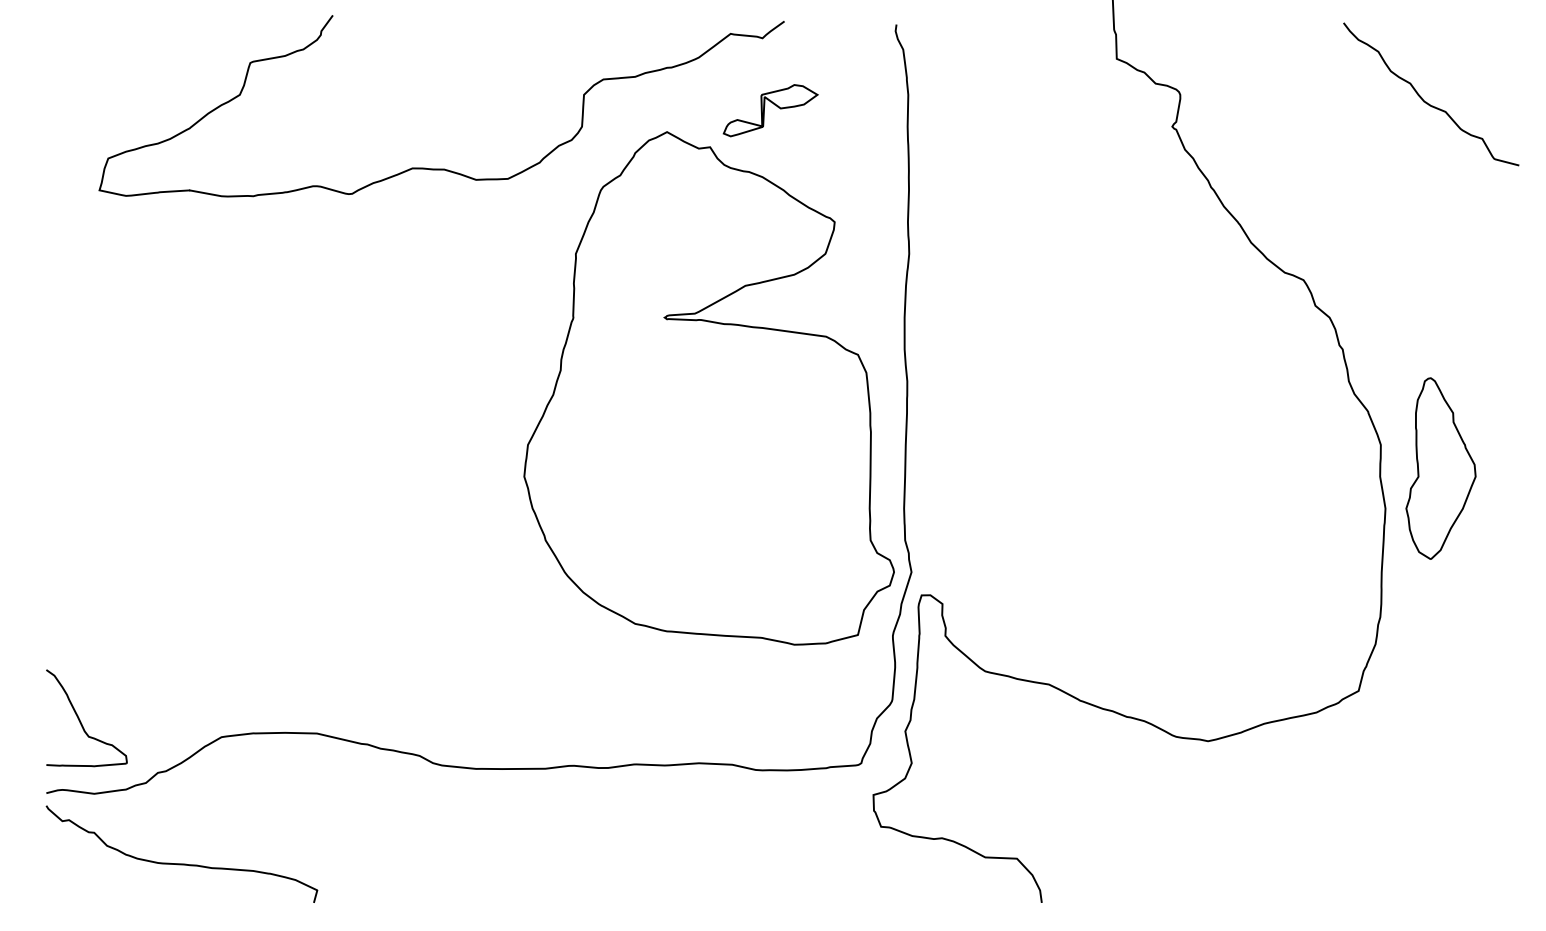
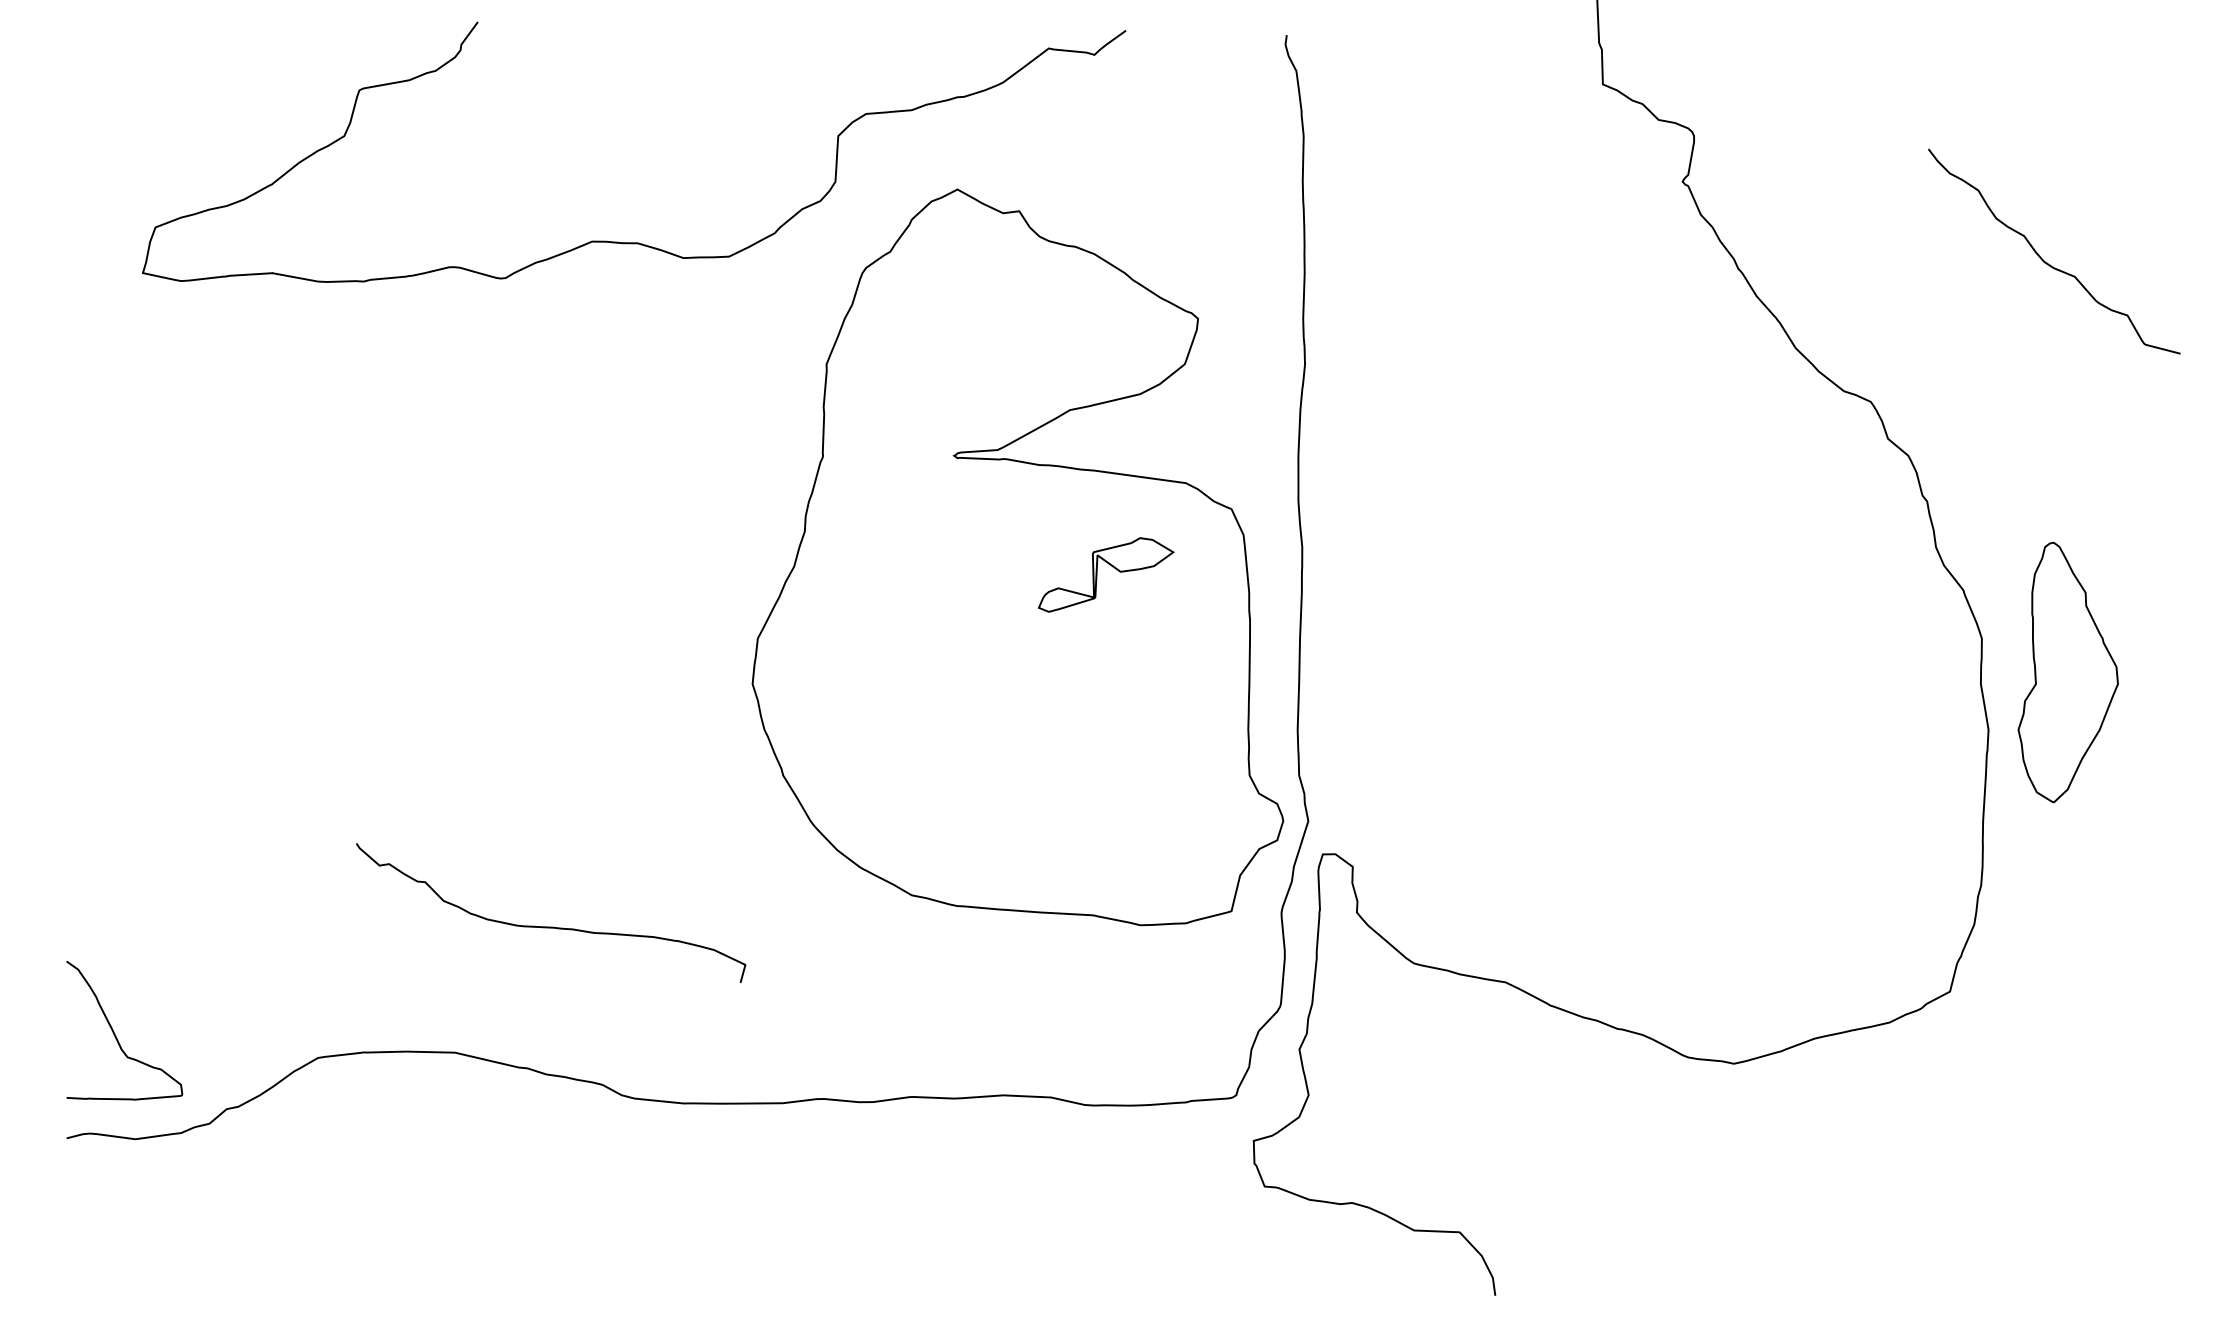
curve: (1426, 101) -> (2047, 261), moved
part: (770, 110) -> (1105, 574), moved
curve: (181, 863) -> (550, 926), moved

